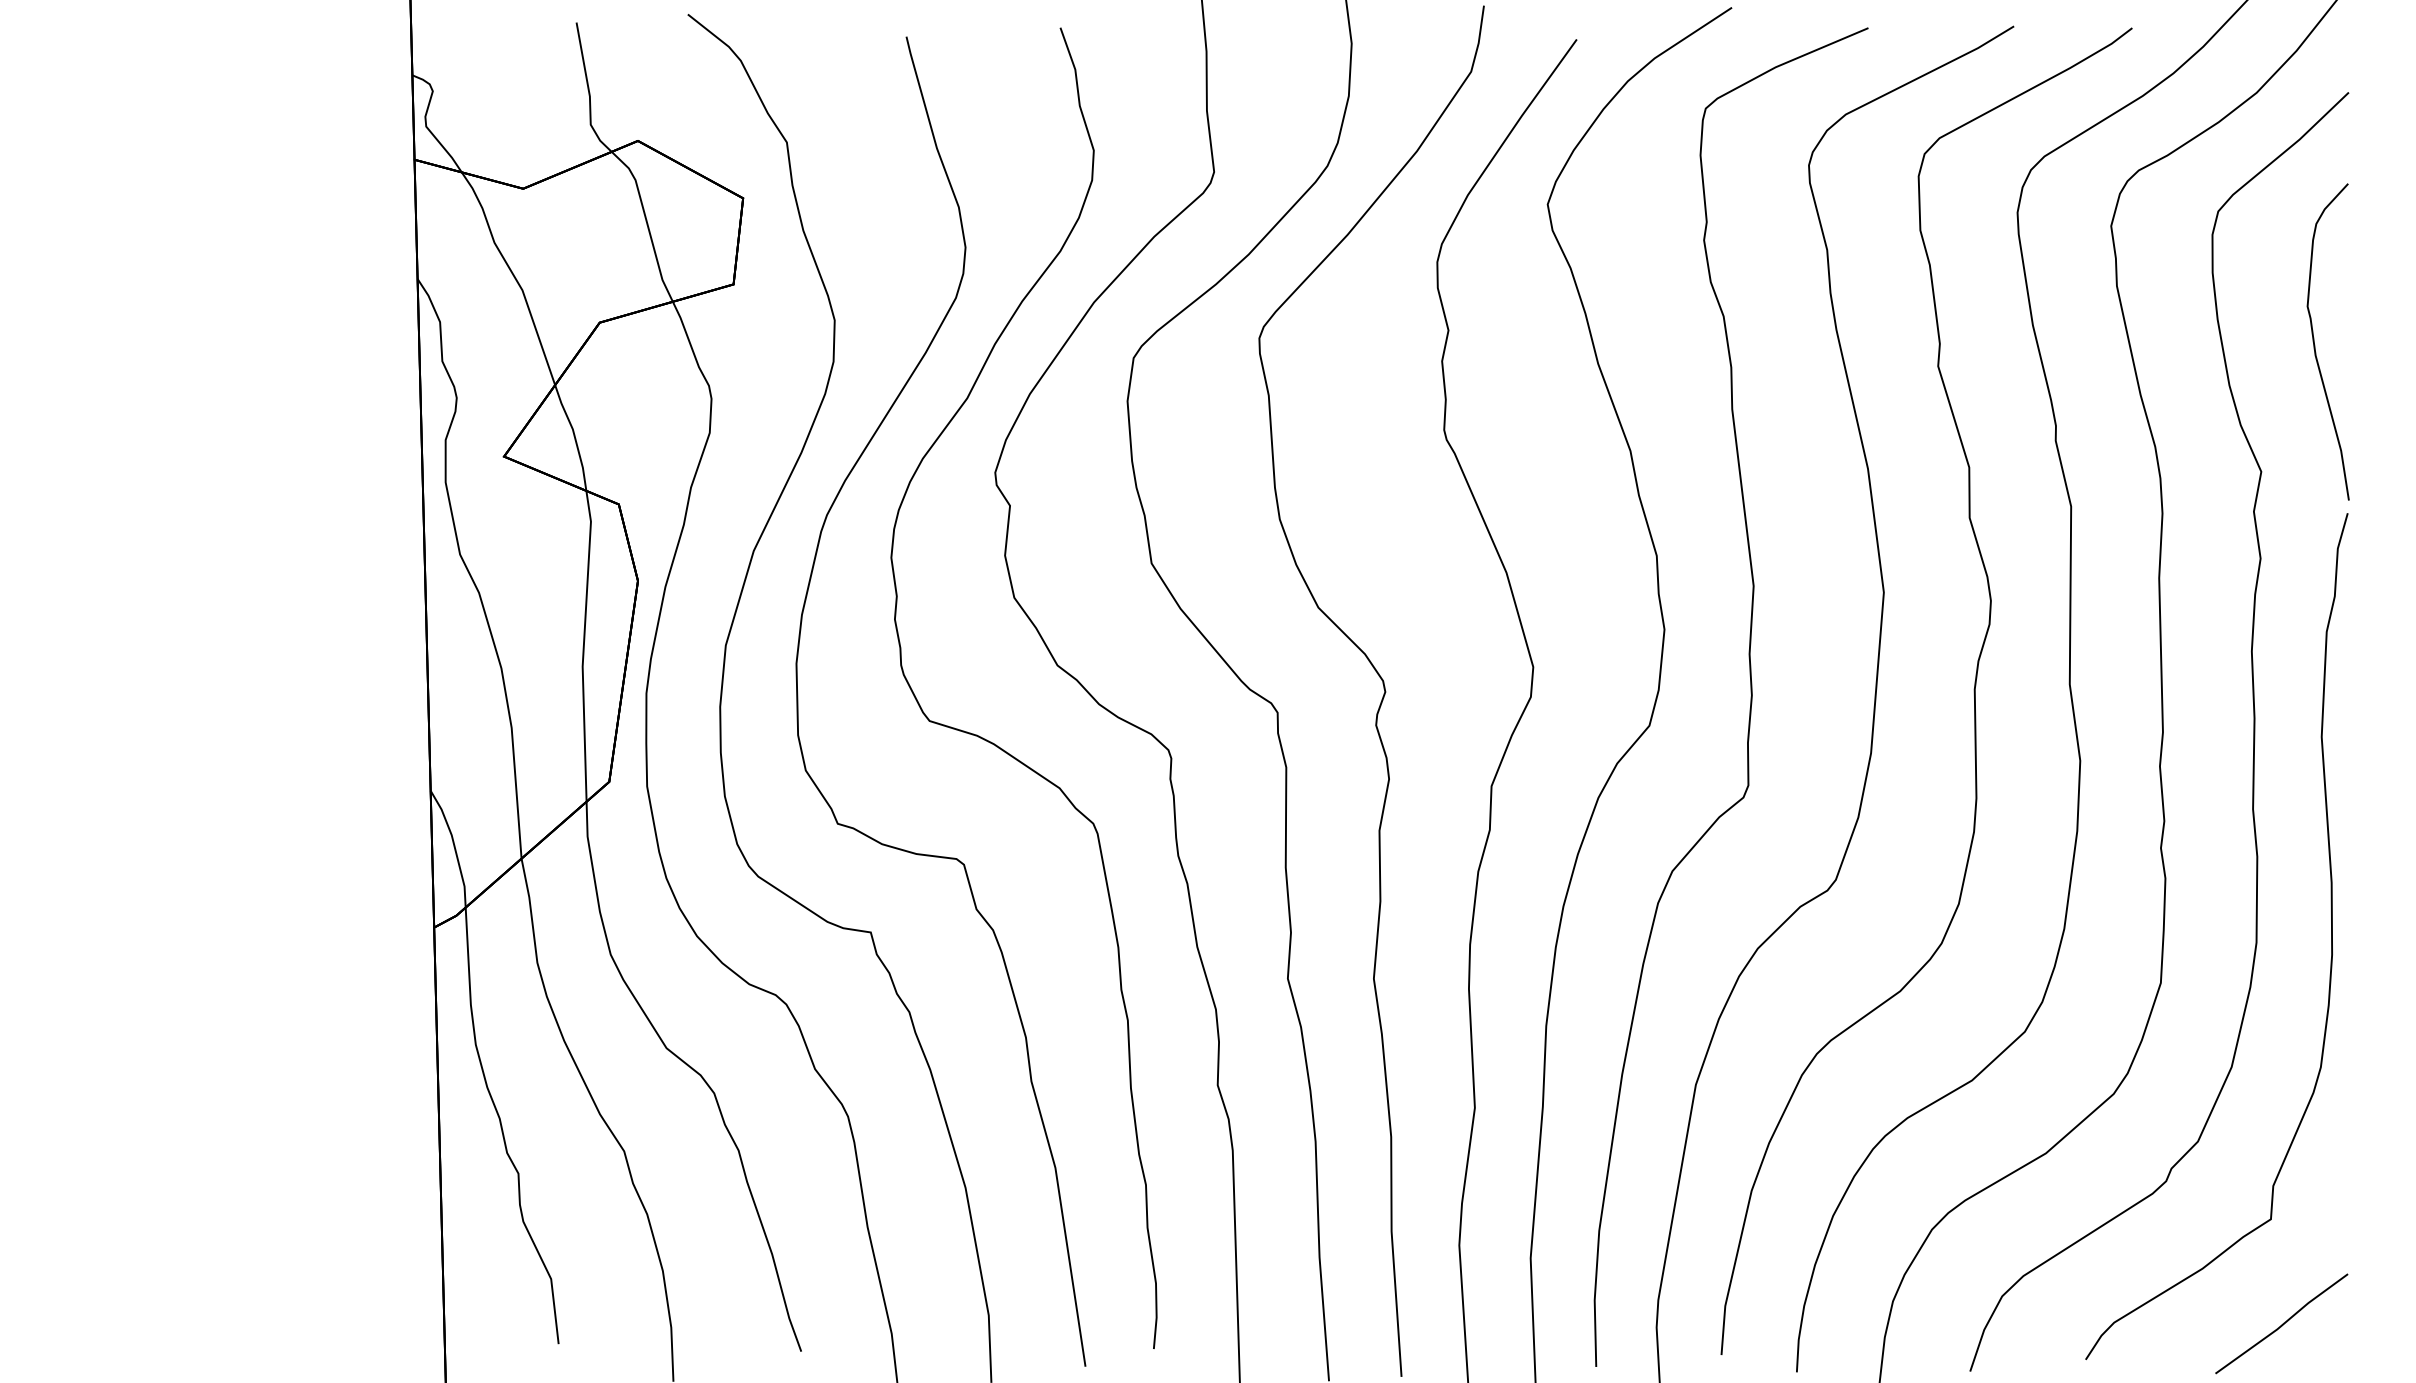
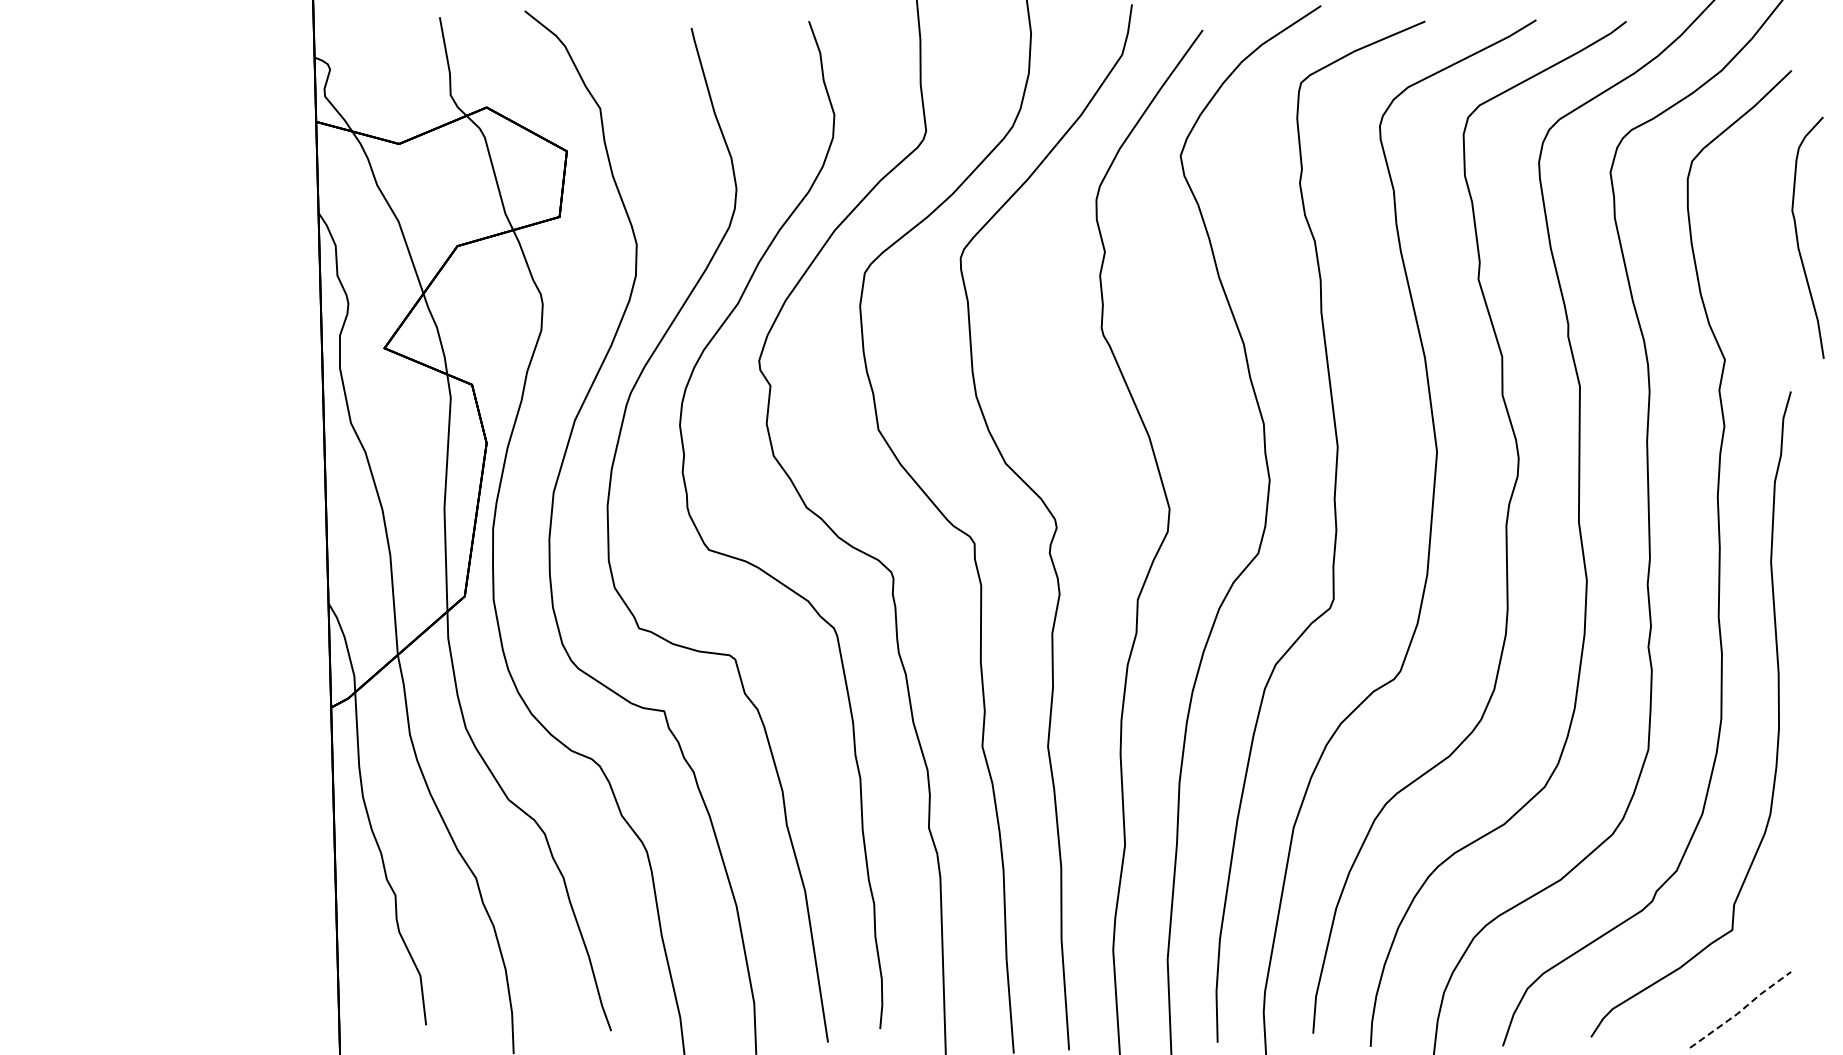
curve: (2315, 344) -> (1798, 239), moved
line: (2282, 1324) -> (1741, 1010), solid -> dashed

